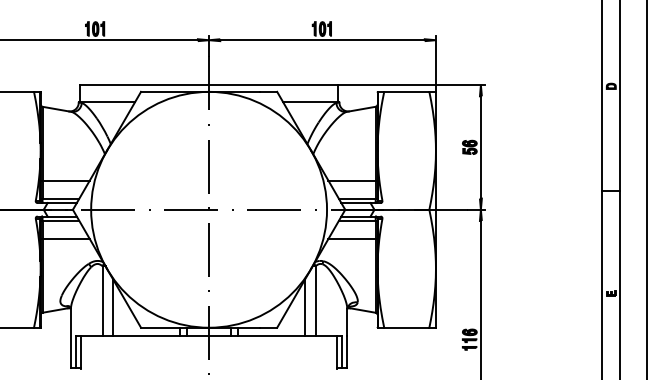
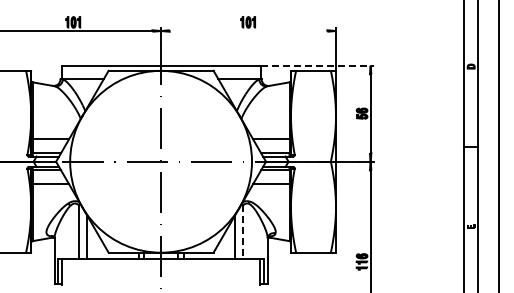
line: (322, 40) -> (248, 31), removed
line: (411, 84) -> (317, 65), solid -> dashed
line: (315, 300) -> (243, 231), solid -> dashed

